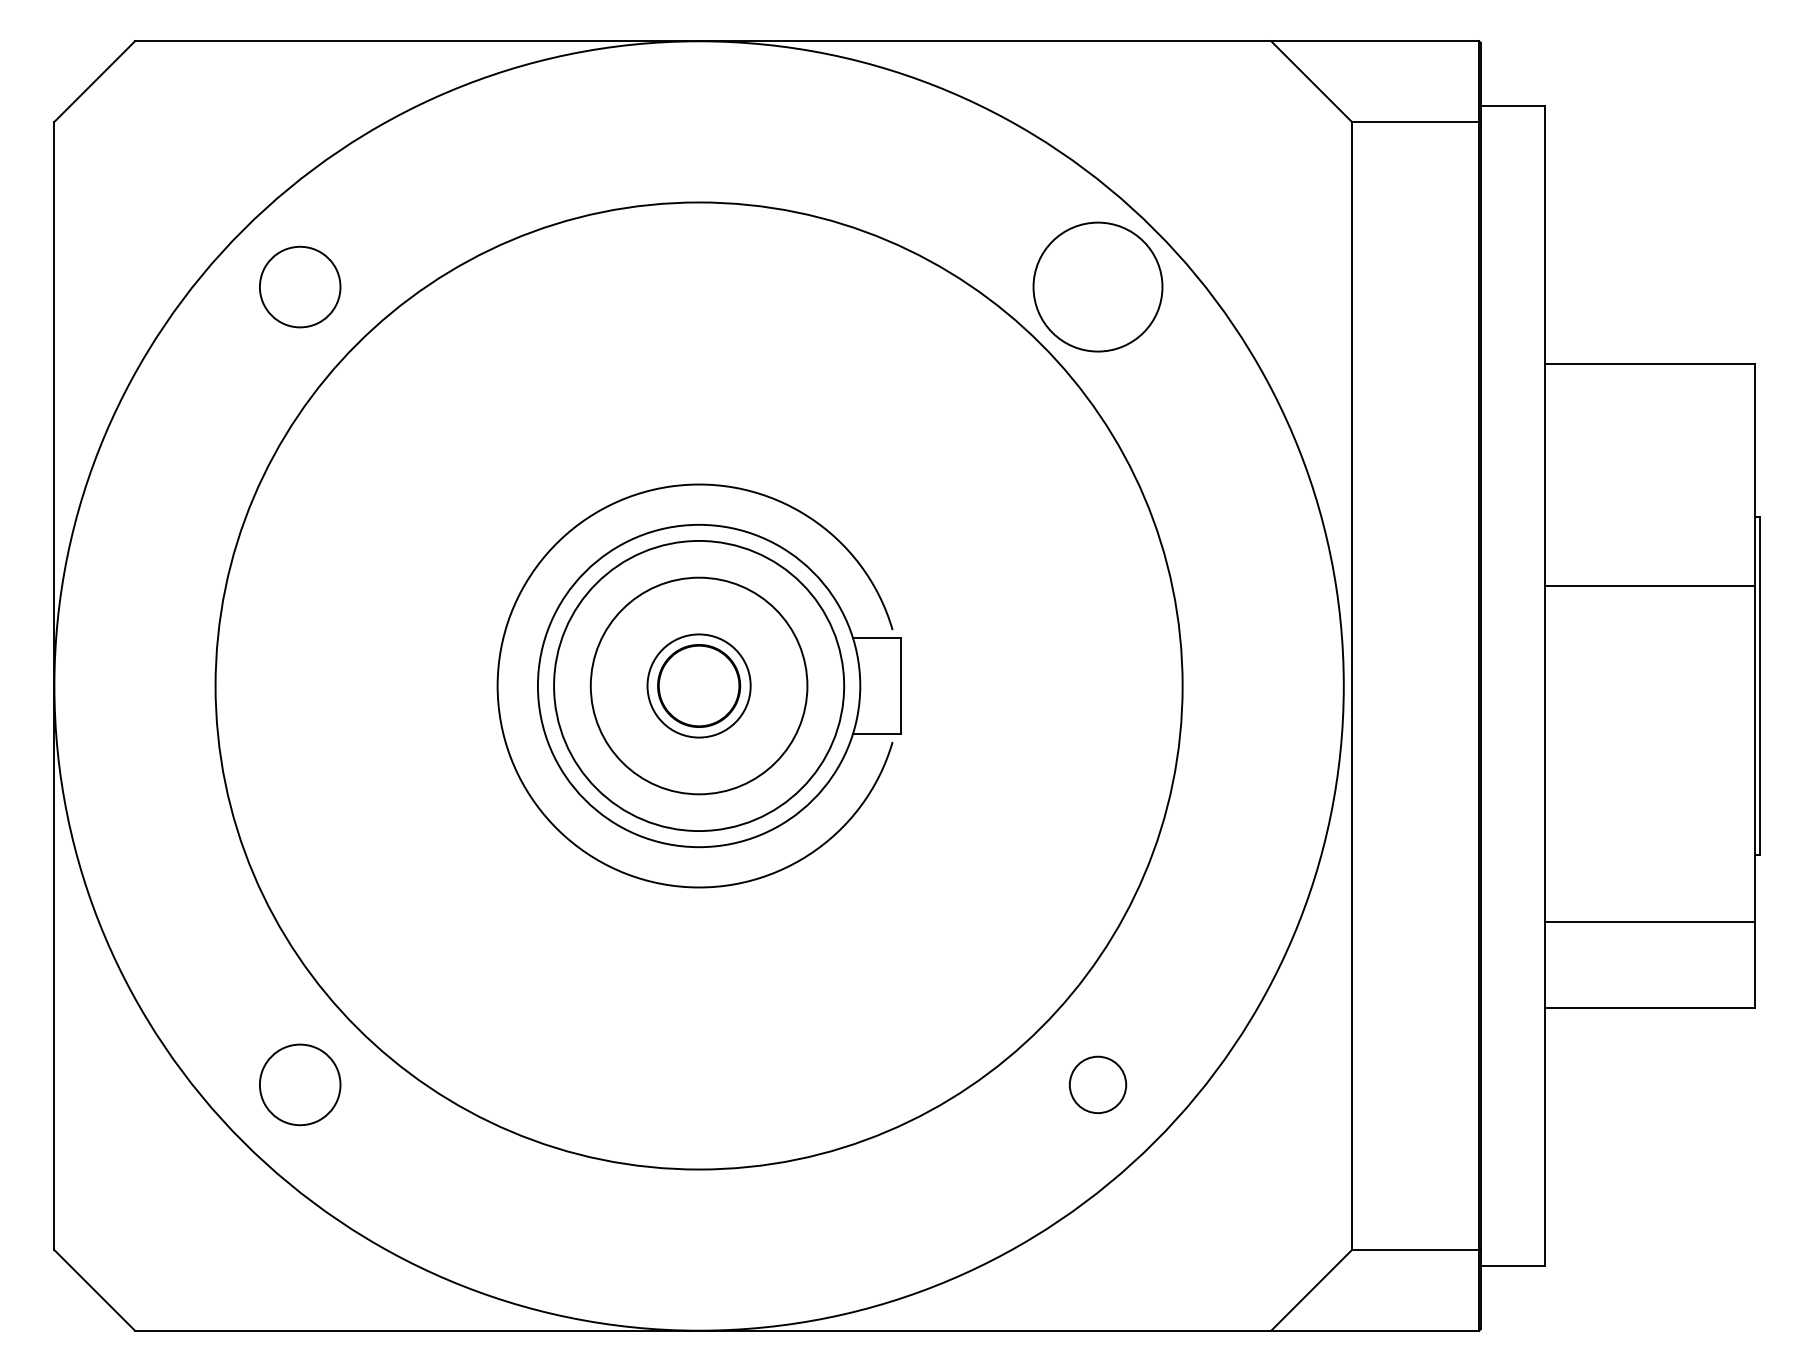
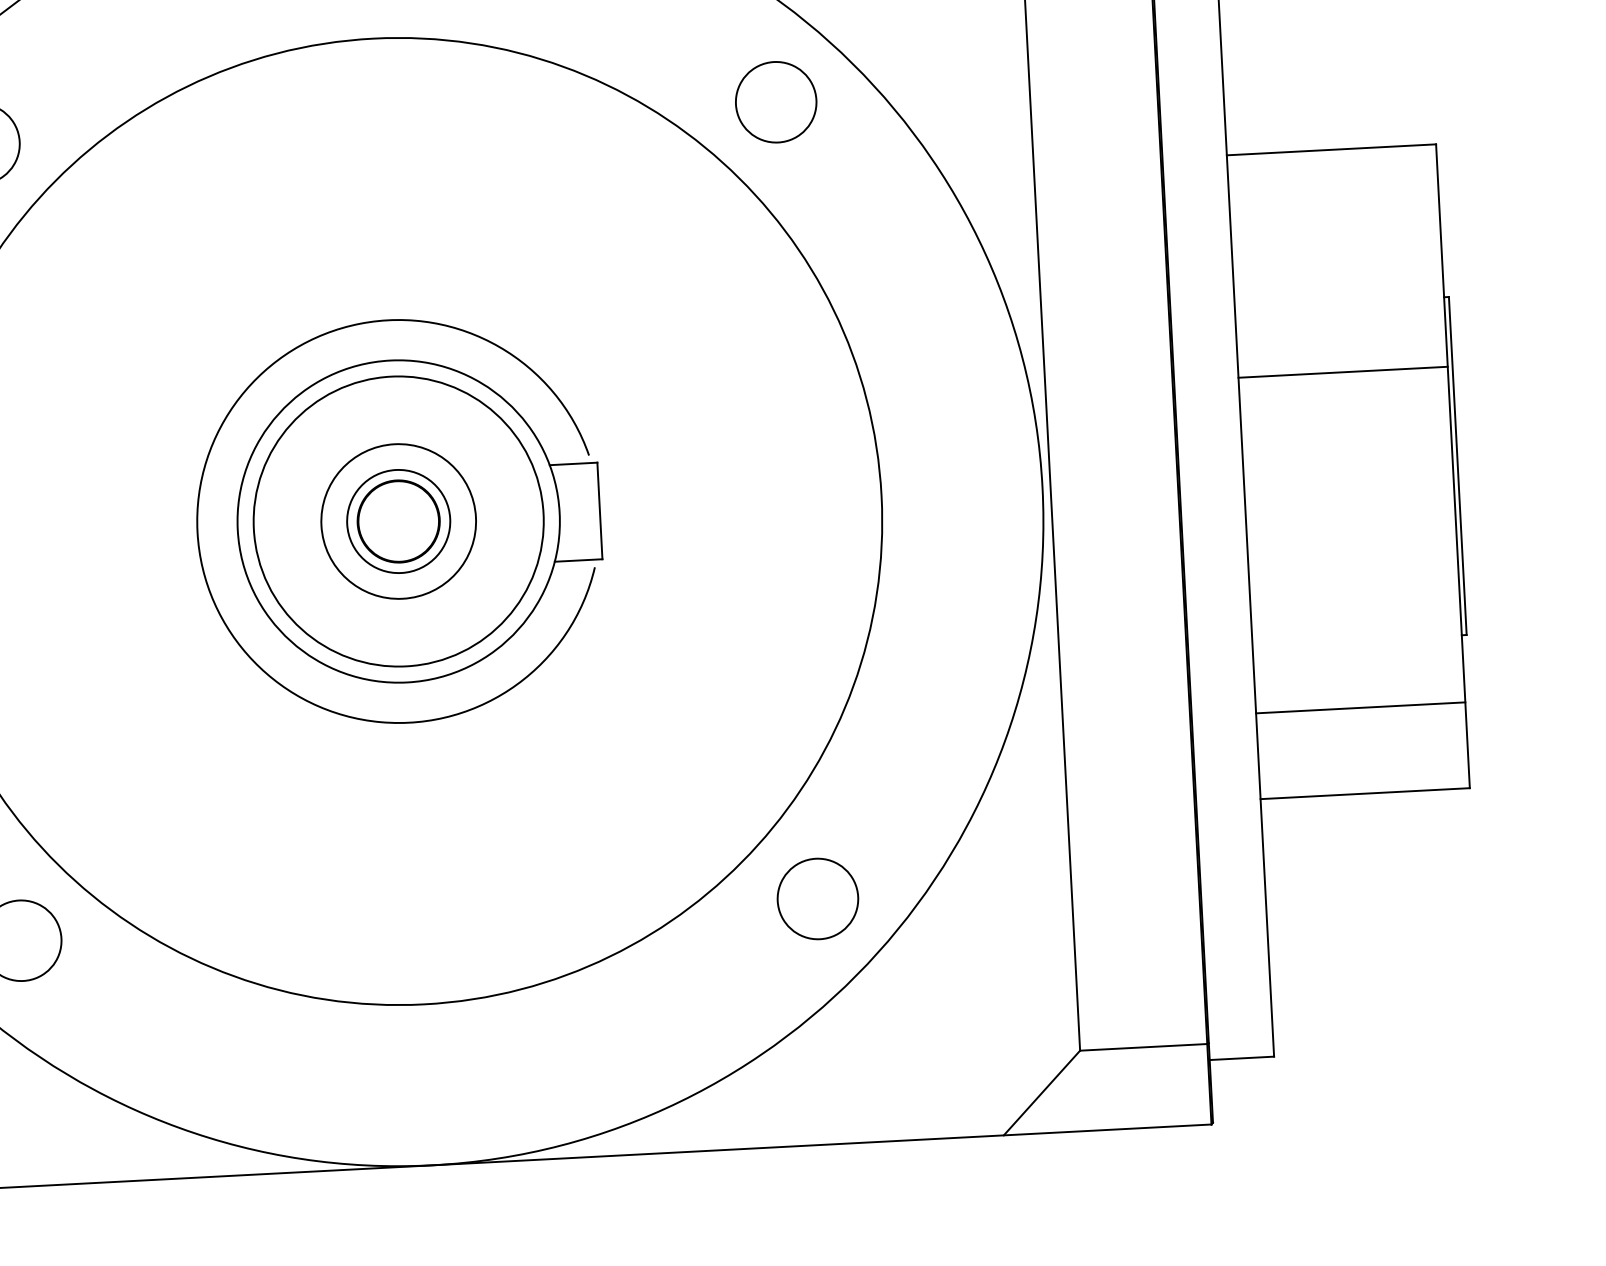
circle: (1097, 286) -> (775, 101), size x0.62
circle: (698, 685) -> (398, 521), size x0.71
circle: (1097, 1084) -> (817, 898), size x1.43

